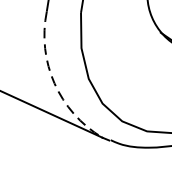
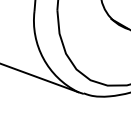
arc: (54, 83) -> (43, 58), dashed -> solid

